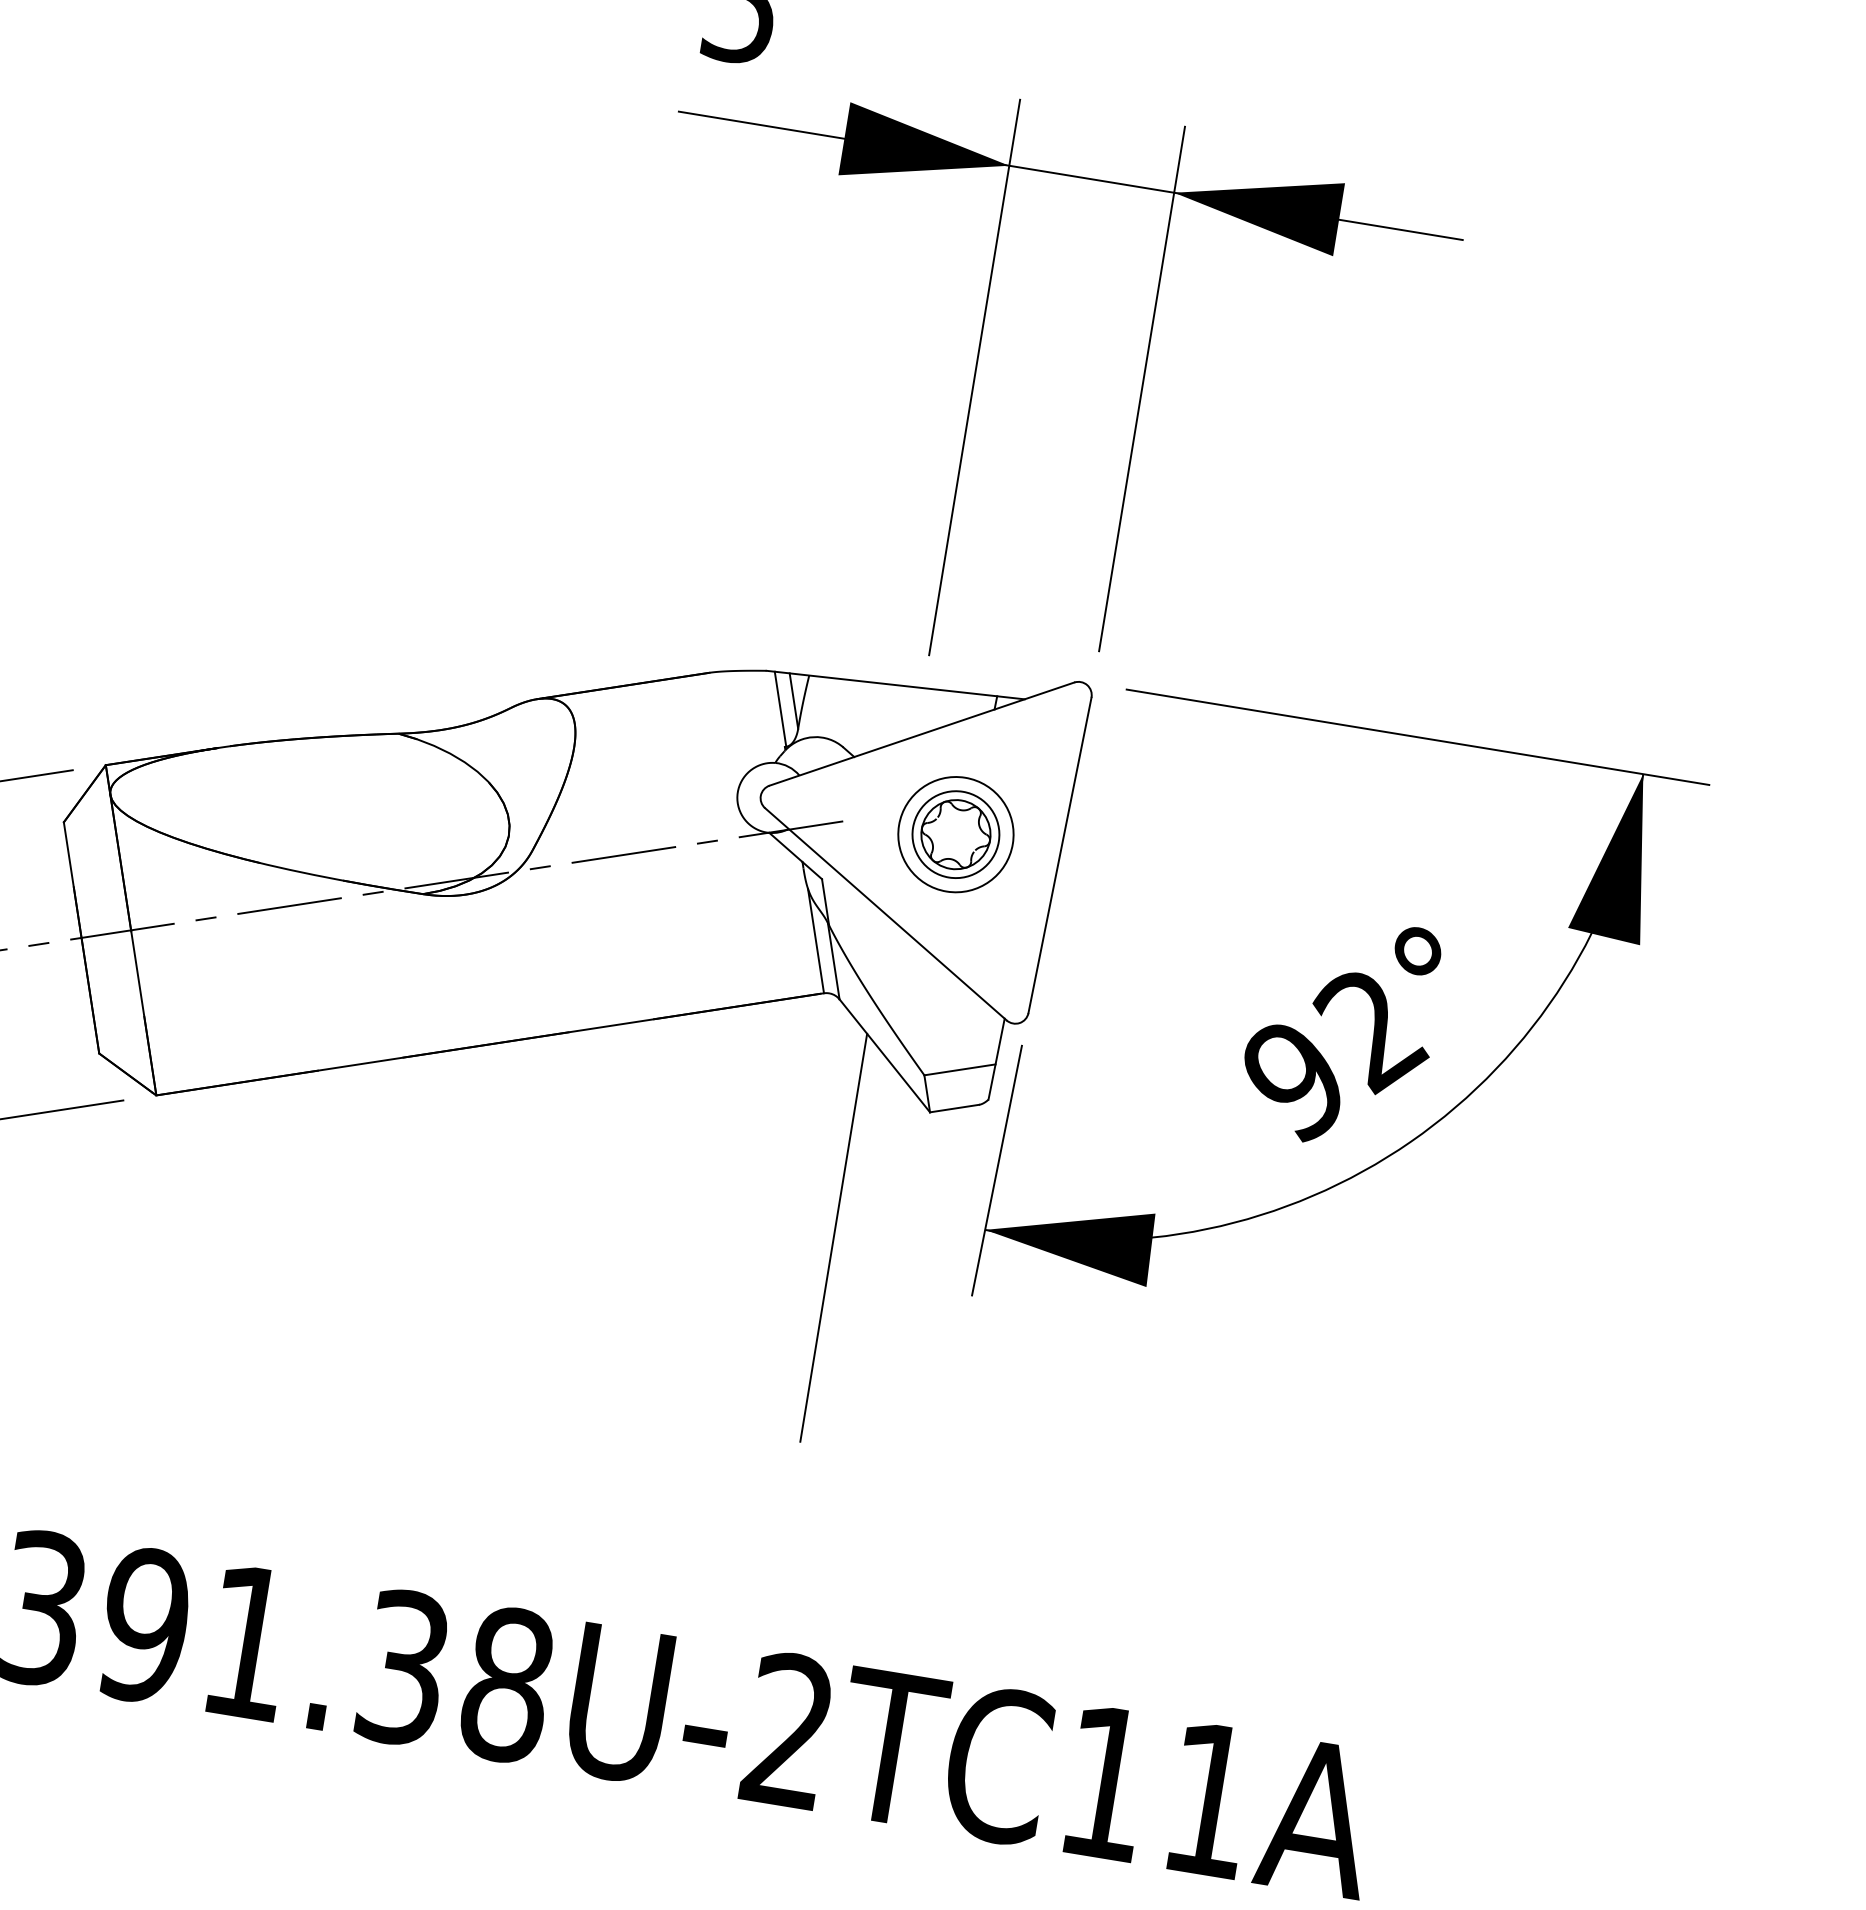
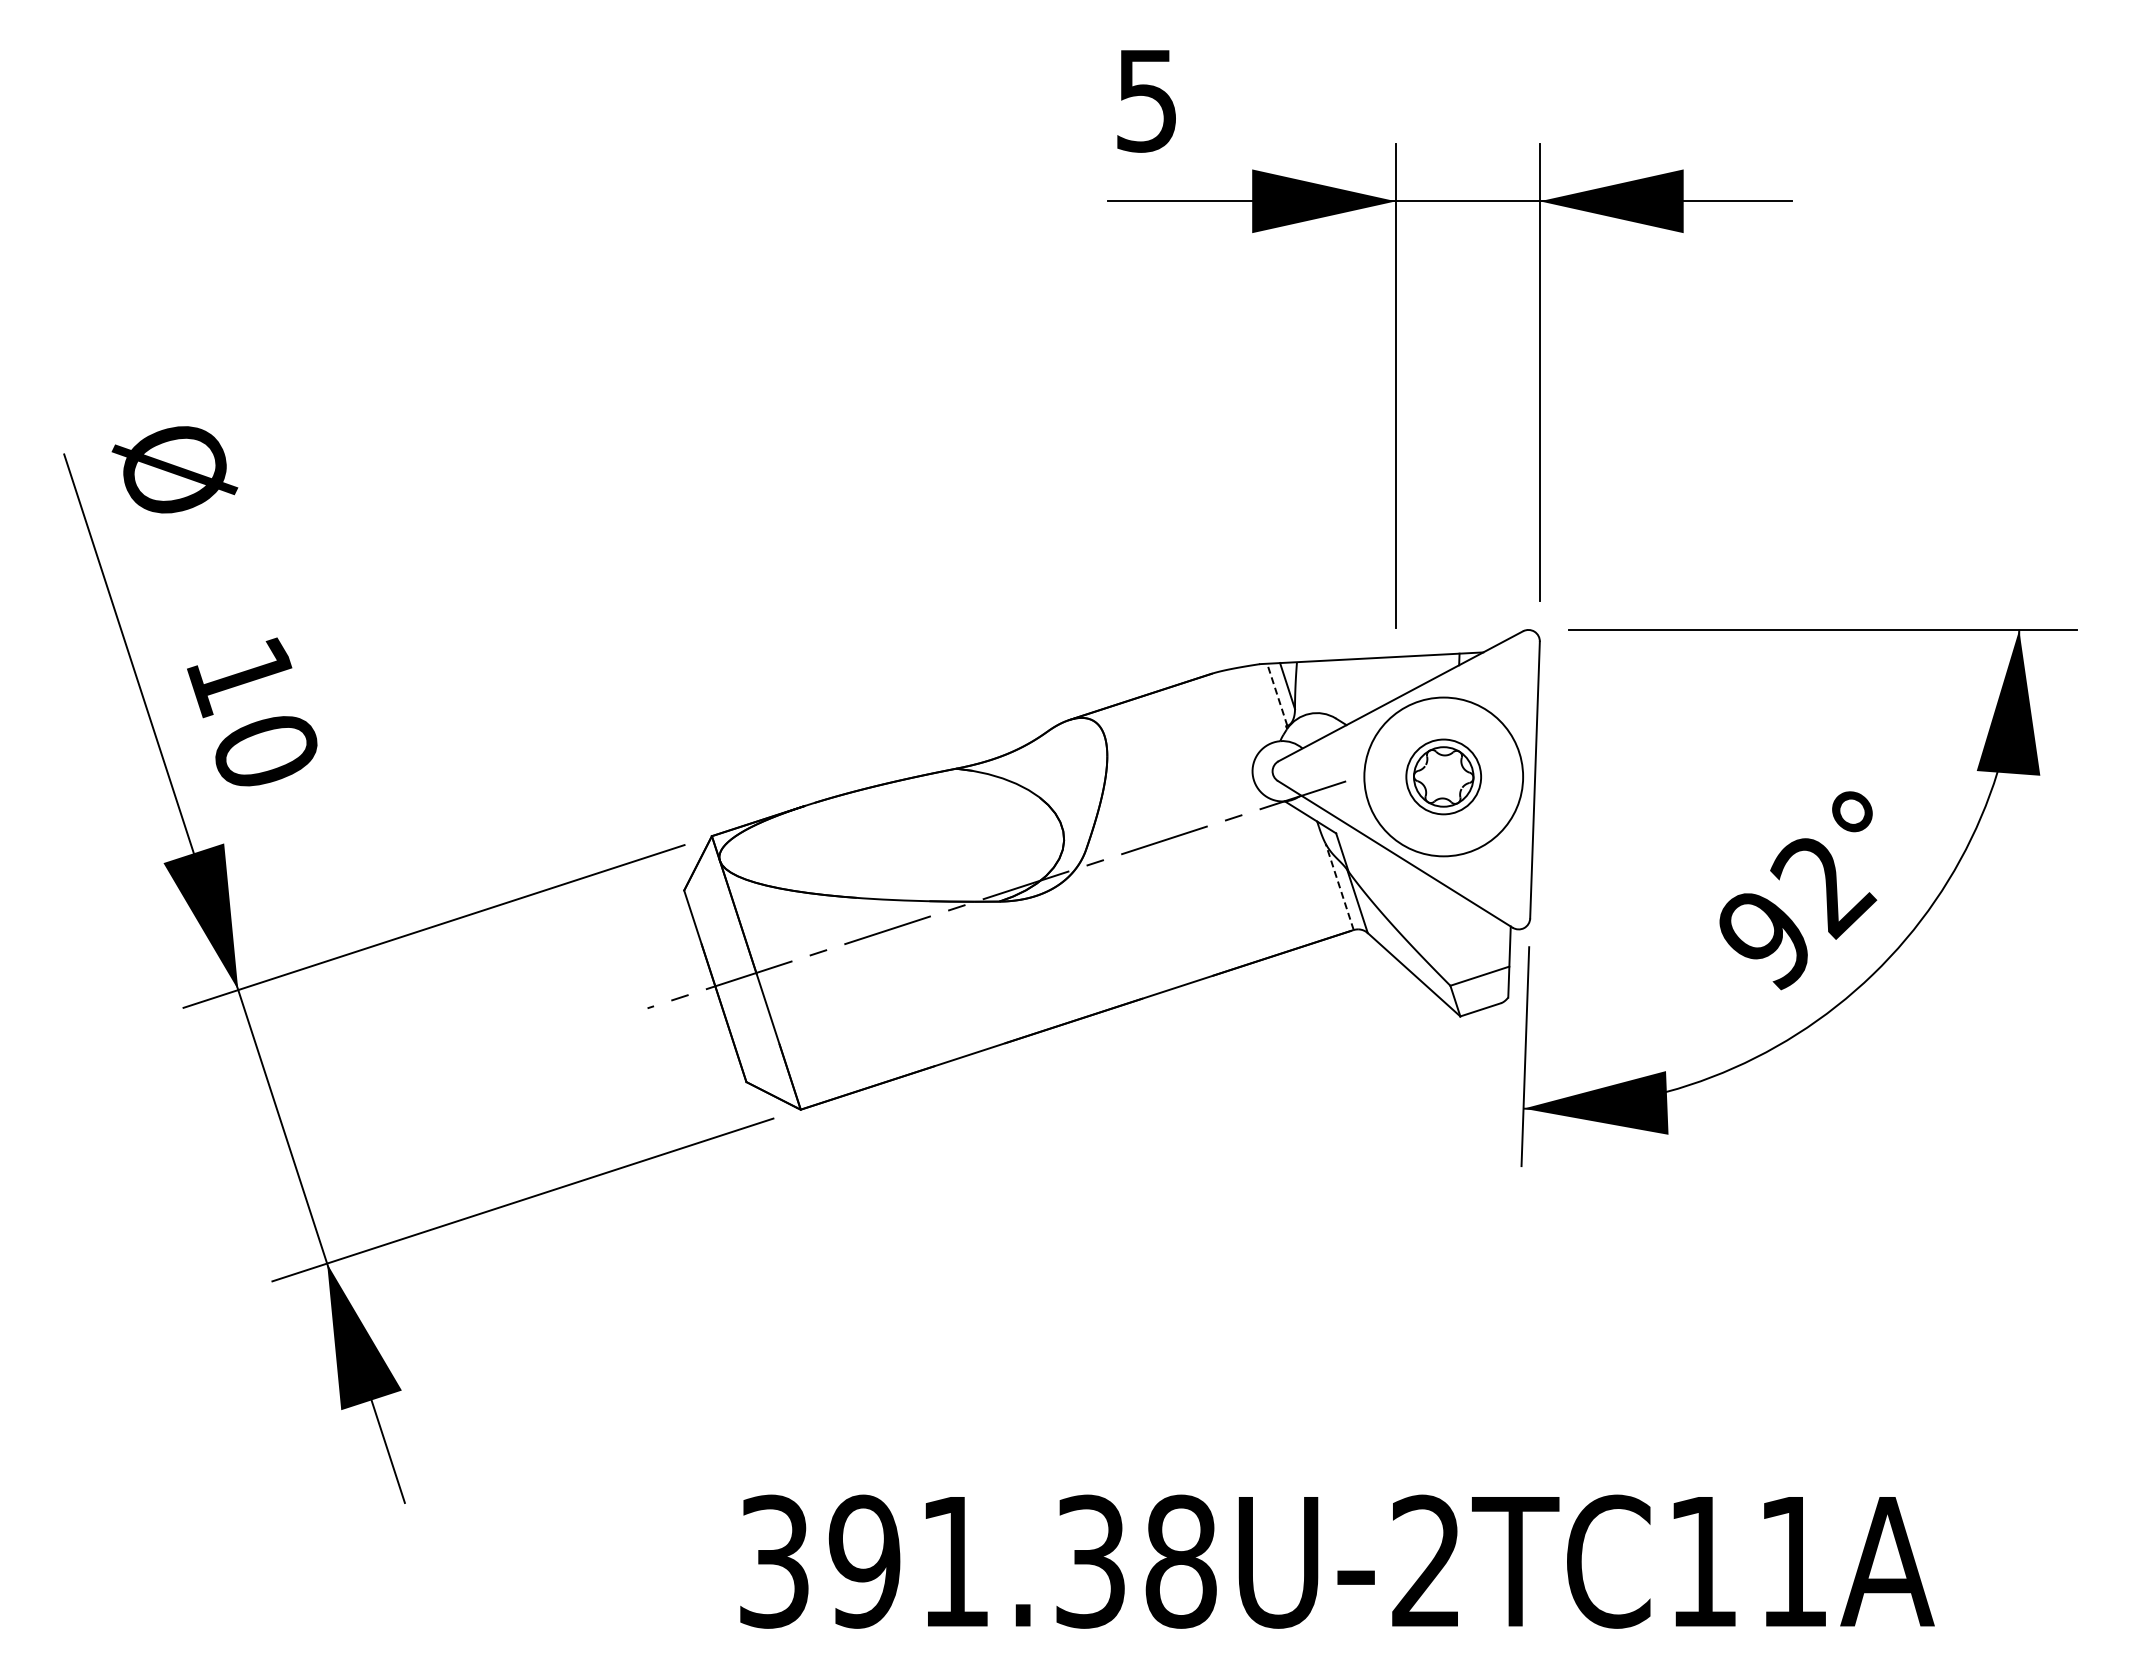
line: (780, 708) -> (1277, 694), solid -> dashed
circle: (955, 834) -> (1443, 776), size x1.6
line: (815, 940) -> (1339, 886), solid -> dashed
line: (834, 1237) -> (1396, 1136), removed

